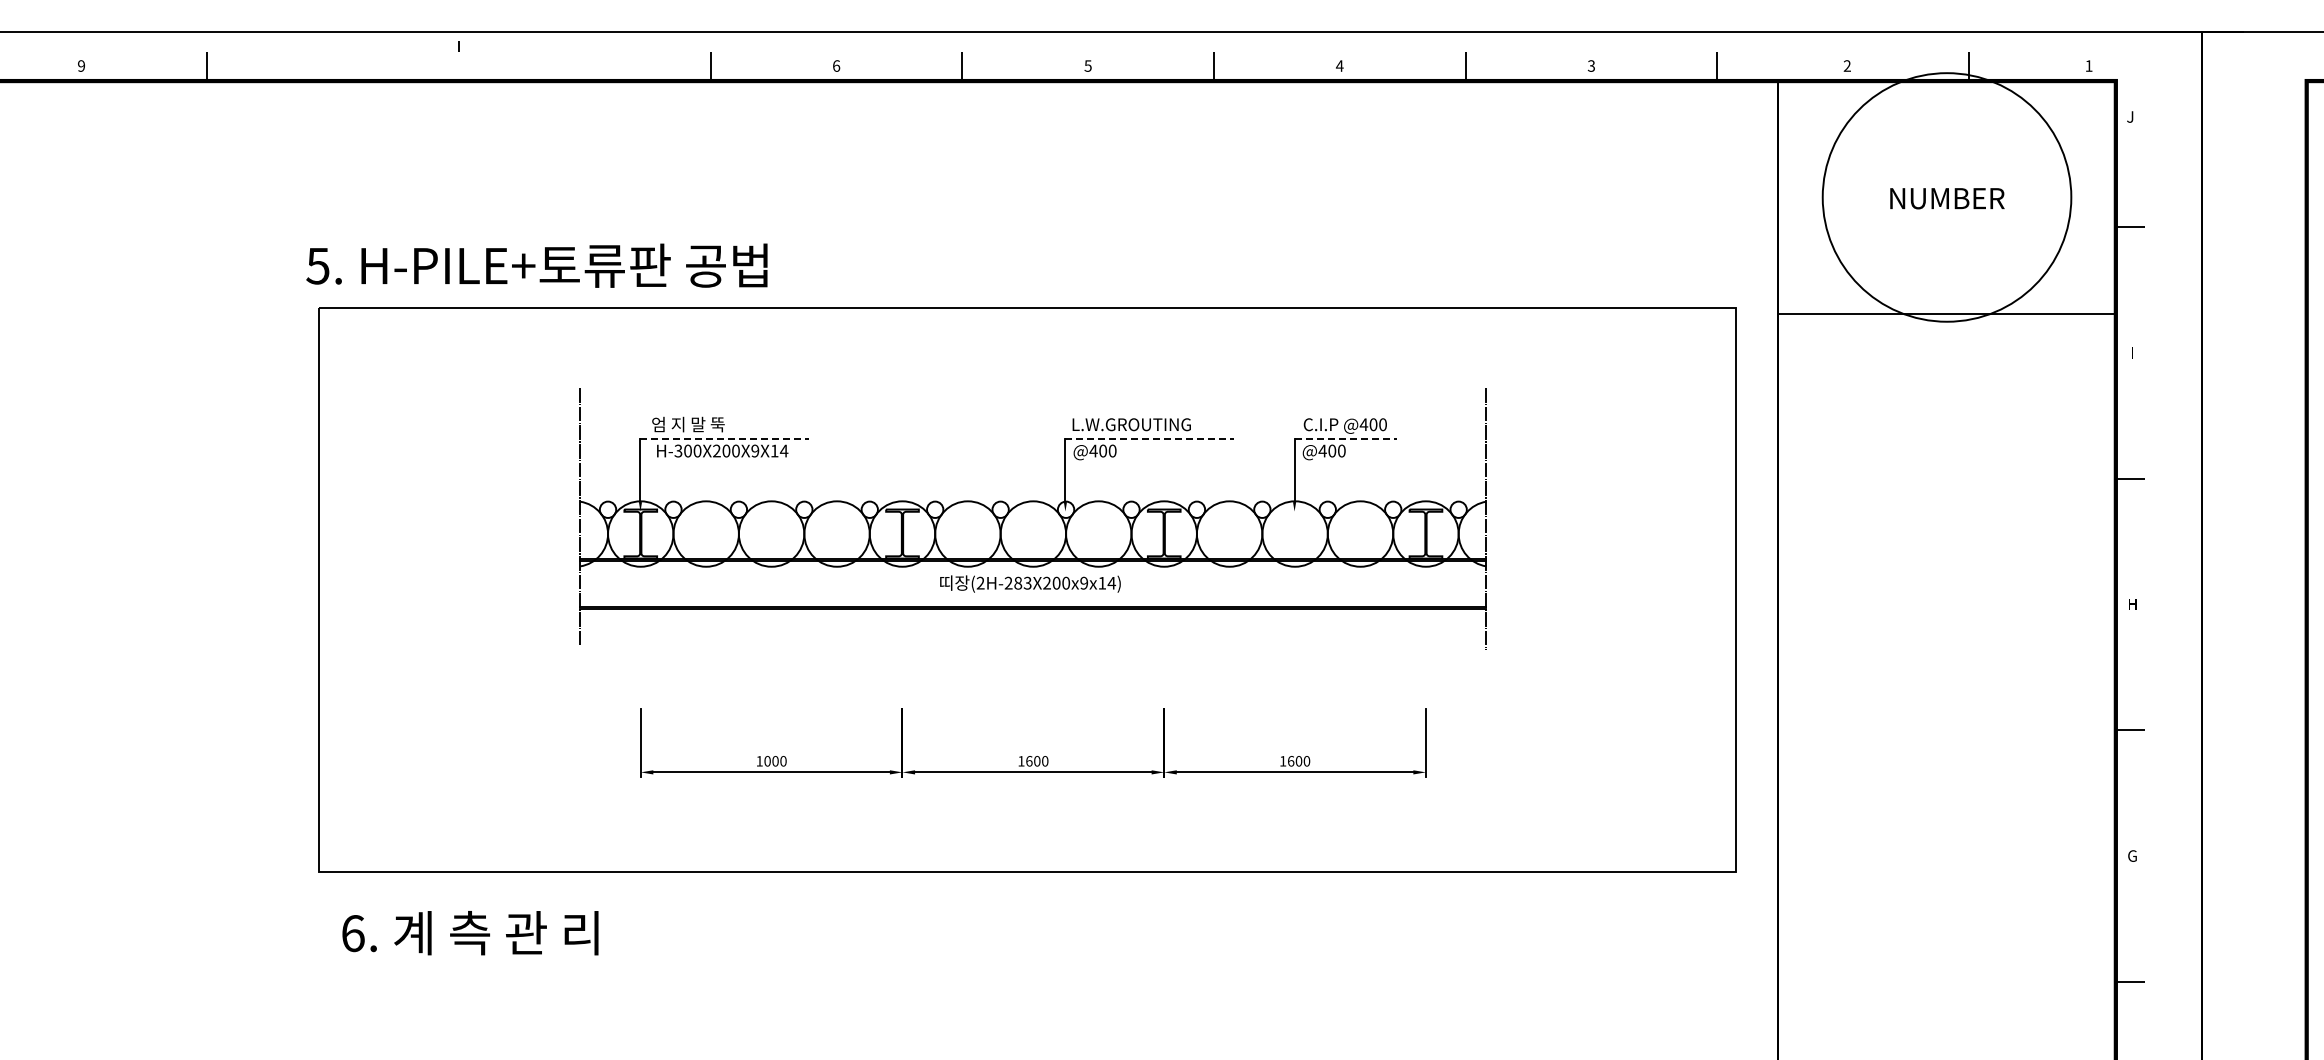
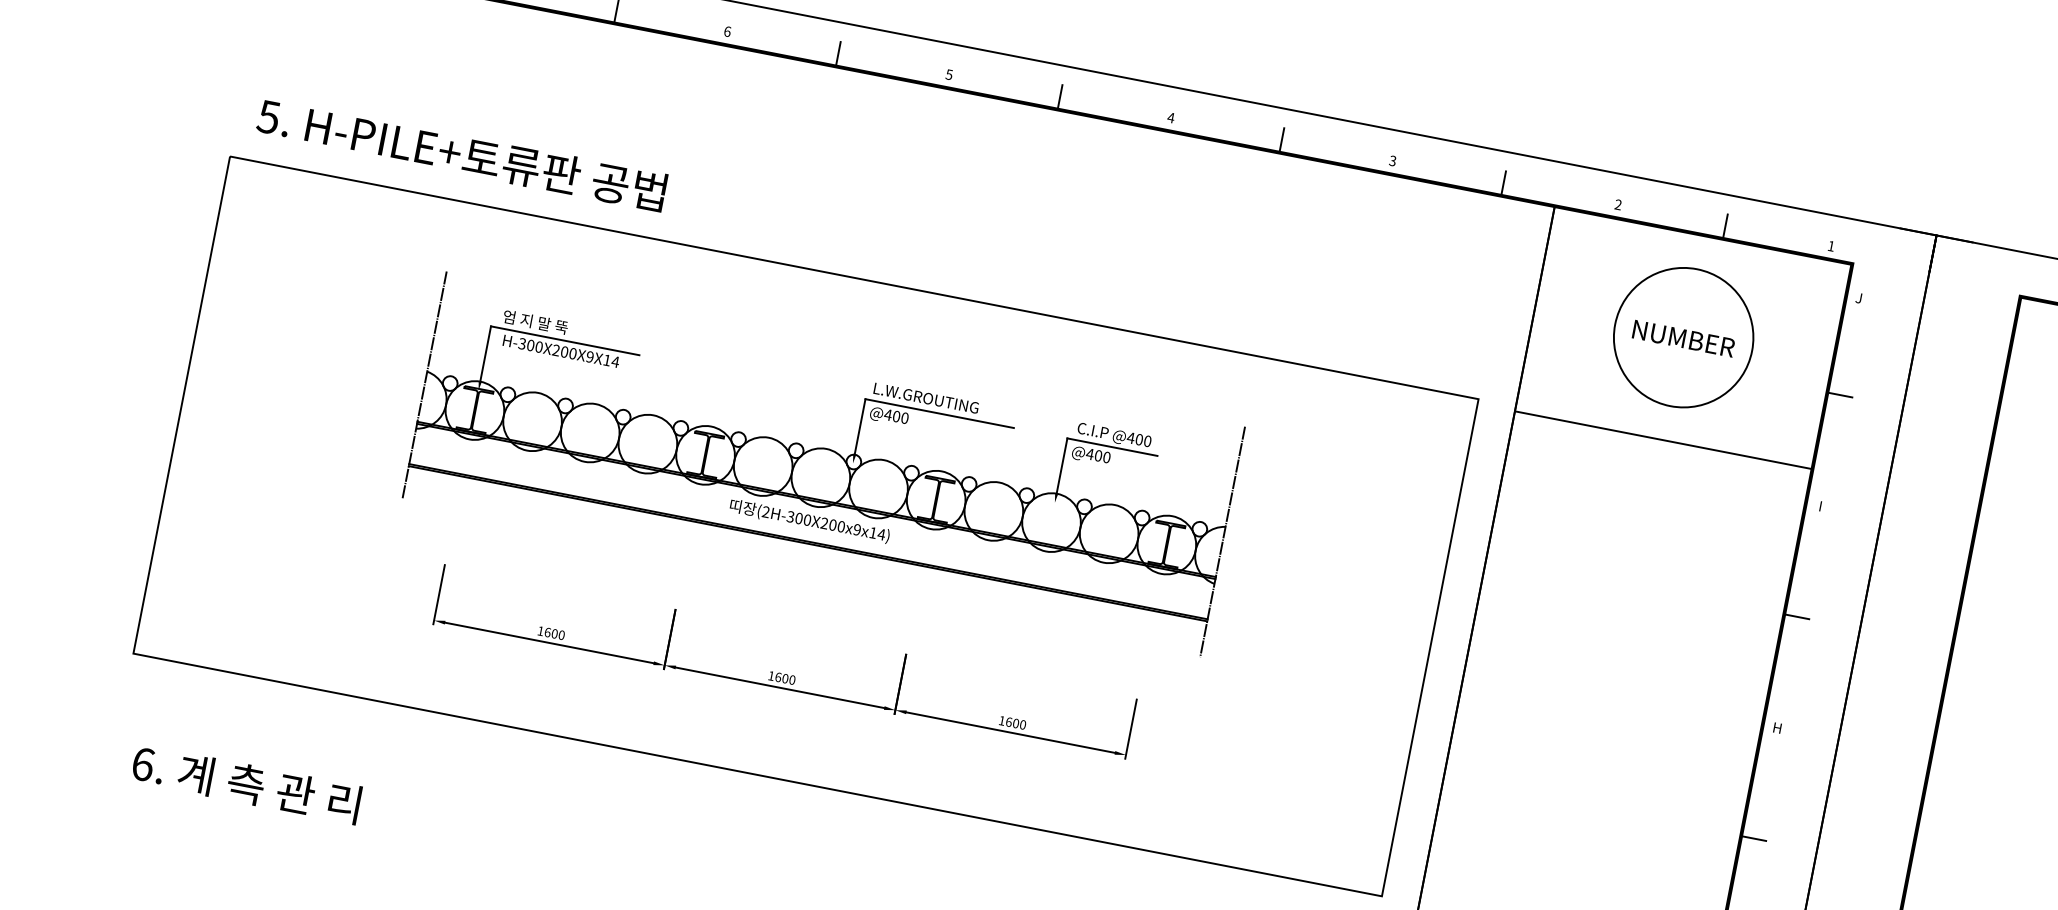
circle: (1946, 197) -> (1683, 337), size x0.62
text: (536, 265) -> (461, 154), moved
line: (725, 438) -> (565, 340), dashed -> solid
line: (1150, 438) -> (940, 413), dashed -> solid
line: (1346, 438) -> (1113, 447), dashed -> solid
text: (1017, 583) -> (798, 518), (2H-283X200x9x14) -> (2H-300X200x9x14)
text: (767, 761) -> (547, 632), 1000 -> 1600
text: (470, 933) -> (246, 784), moved

